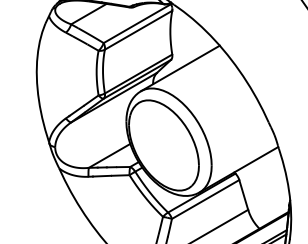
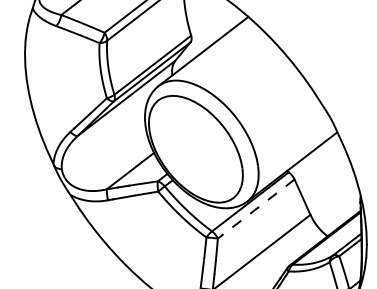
line: (205, 199) -> (256, 209), solid -> dashed

